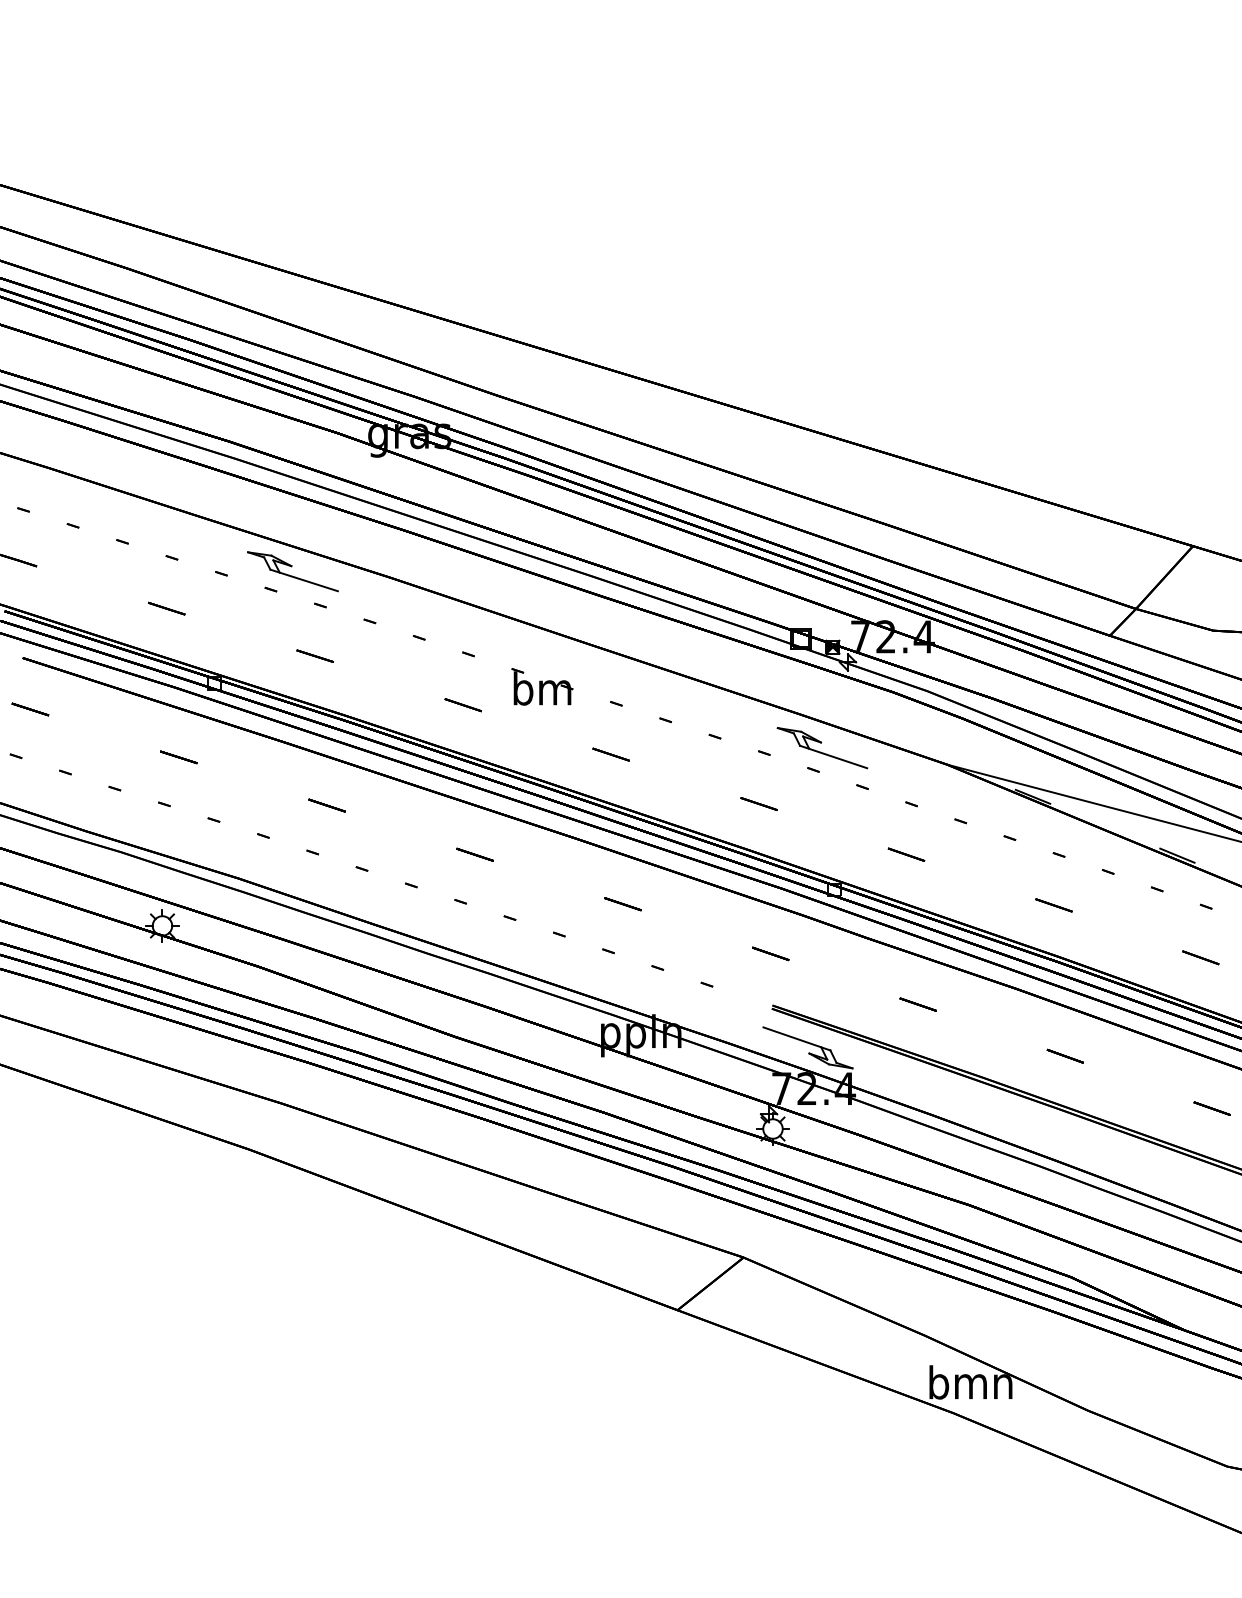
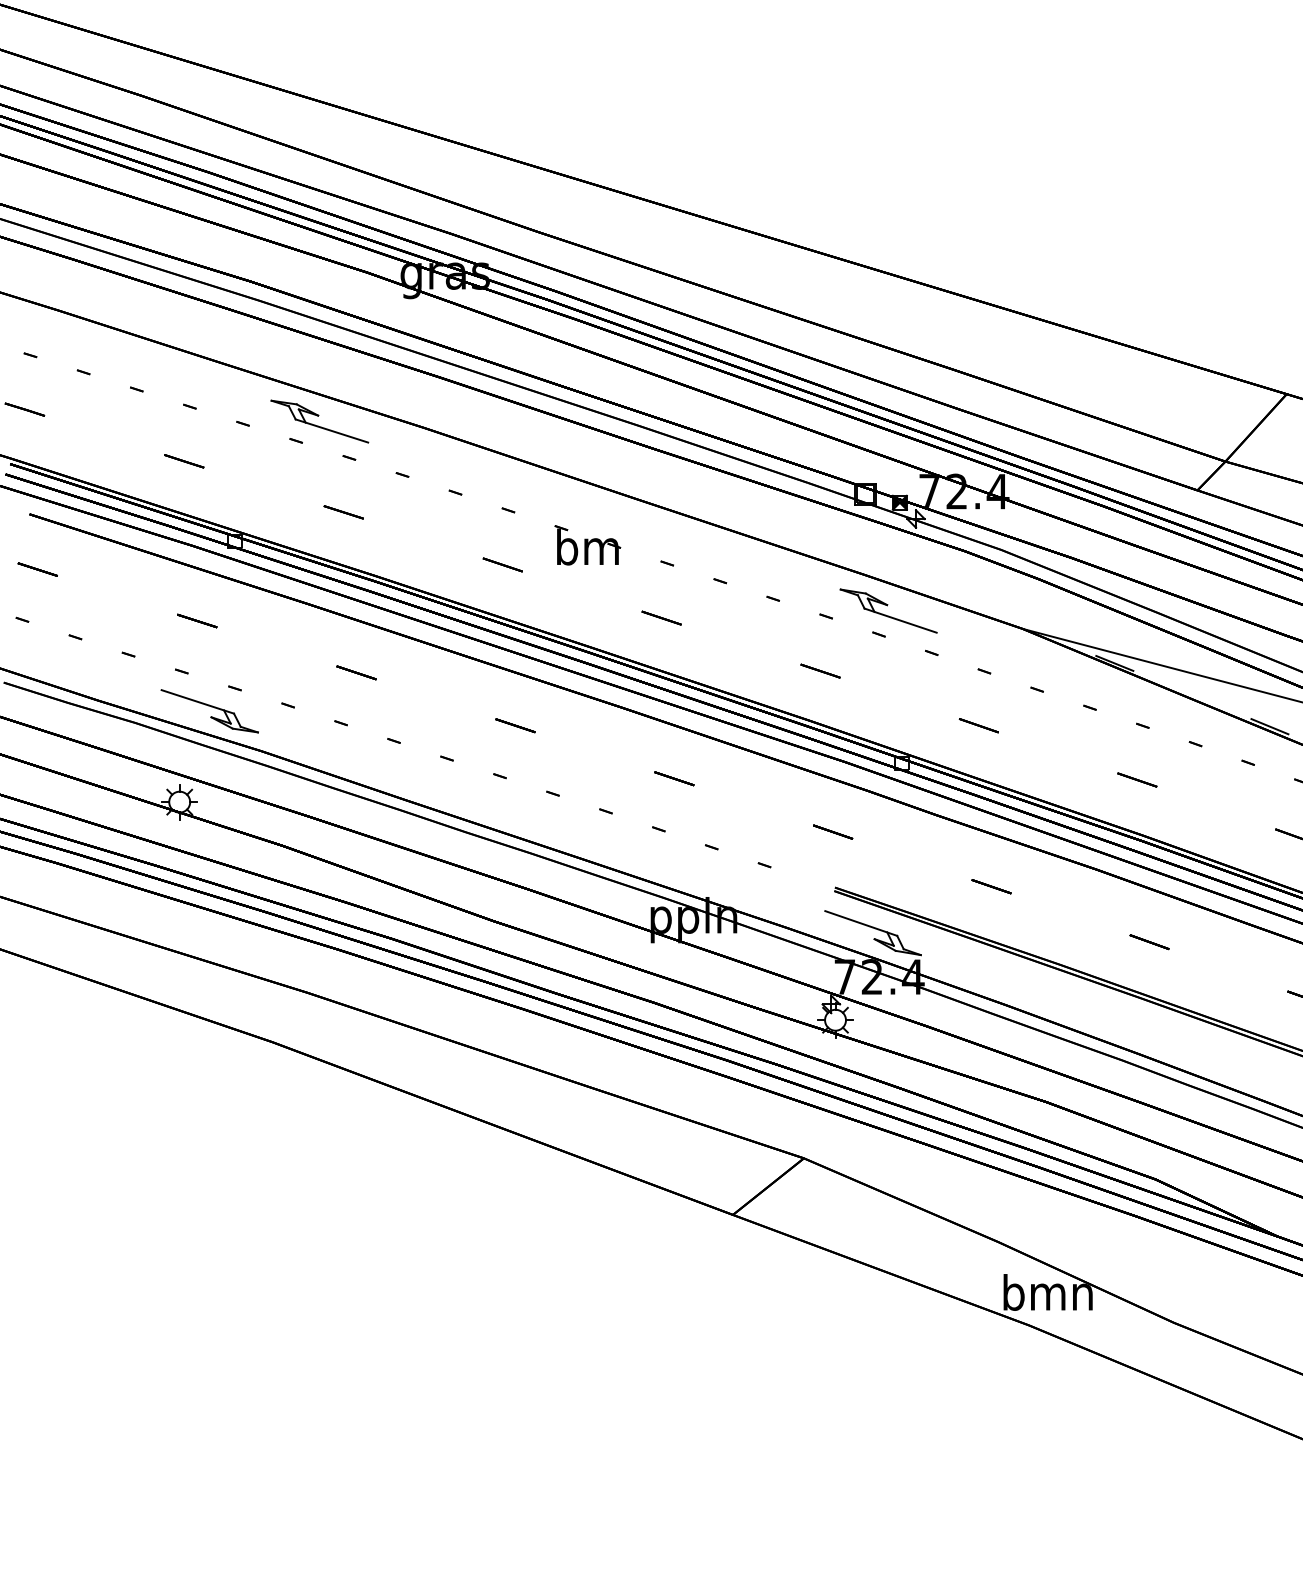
part: (190, 841) -> (209, 711), added

